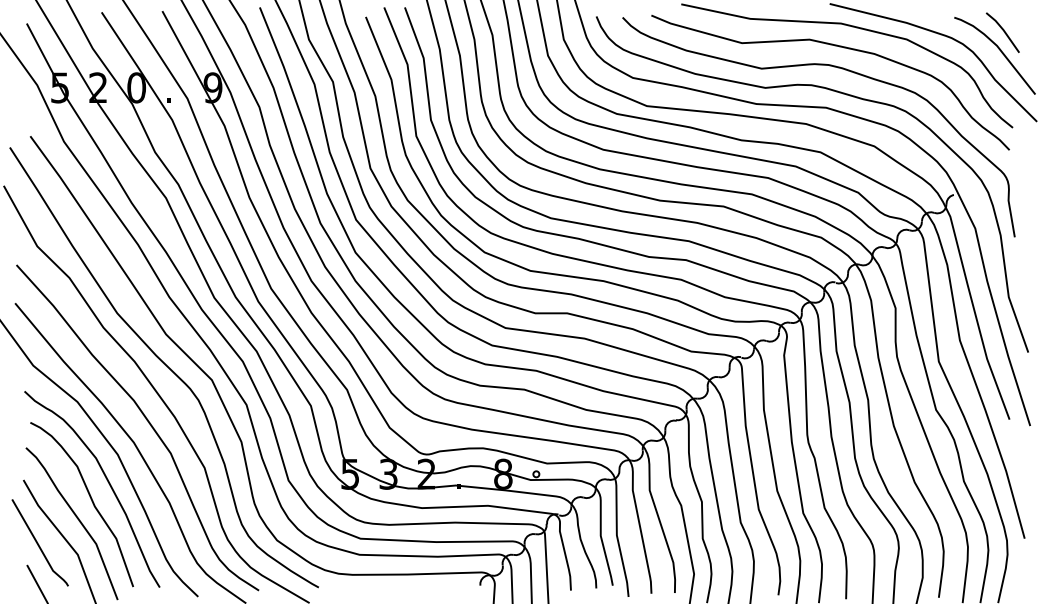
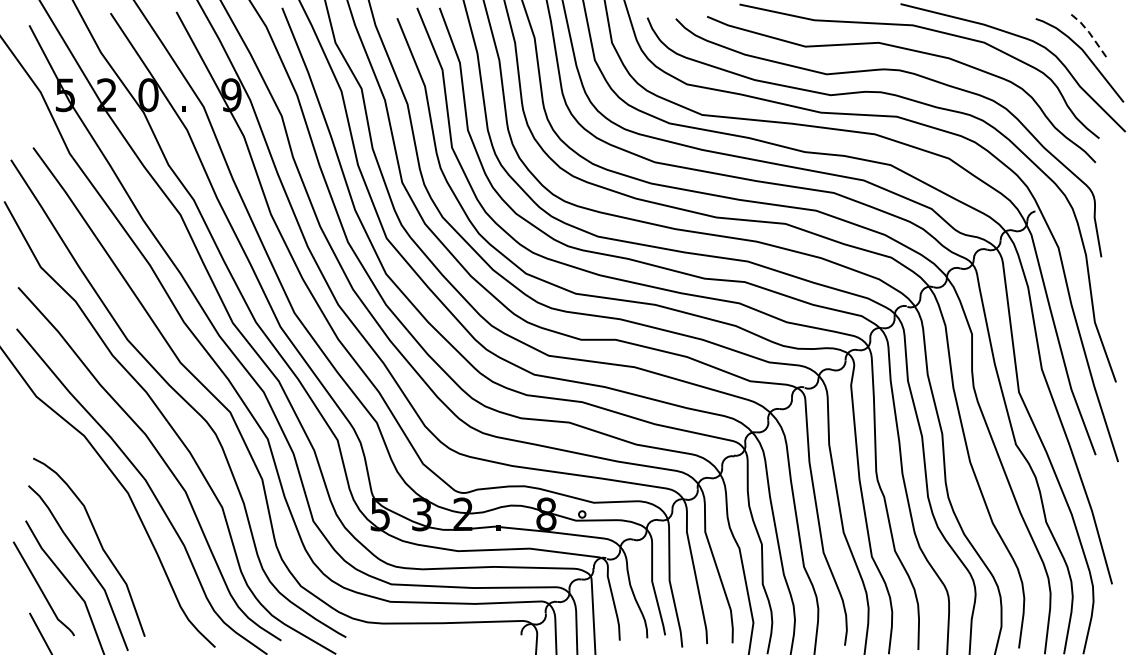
line: (1003, 30) -> (1089, 32), solid -> dashed
curve: (107, 482) -> (116, 523), removed

